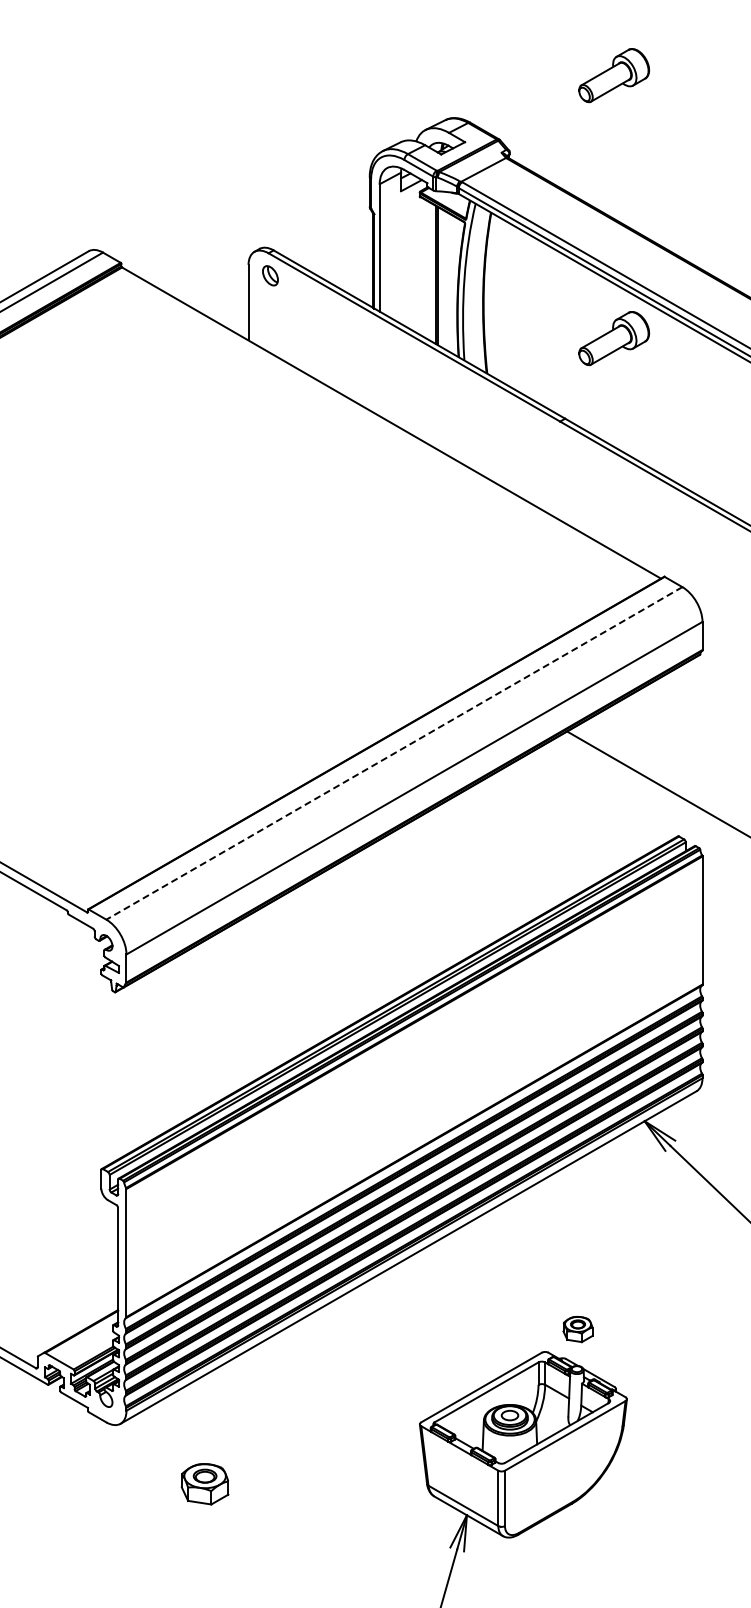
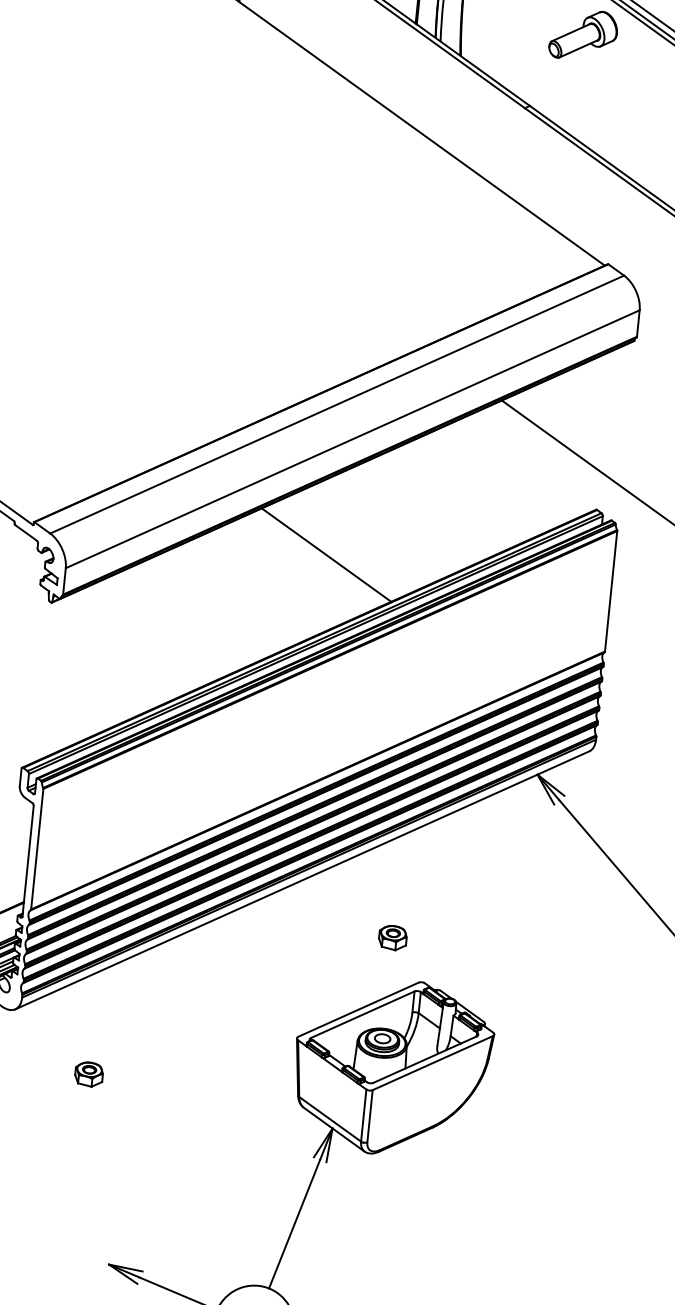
line: (394, 753) -> (337, 404), dashed -> solid
line: (399, 912) -> (326, 554), added
part: (577, 1329) -> (392, 937), moved
part: (204, 1484) -> (88, 1074), size x0.62

